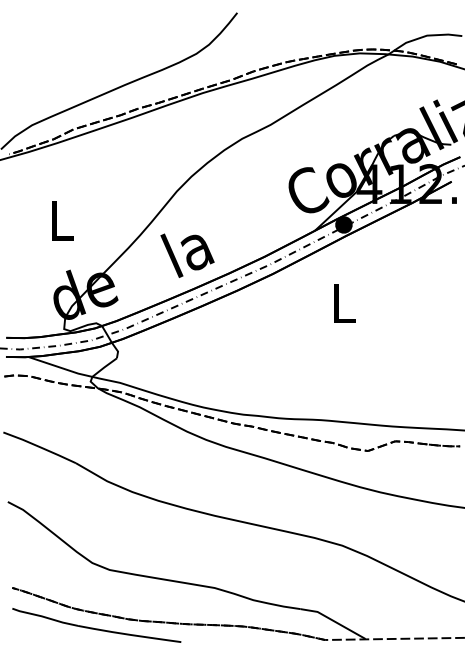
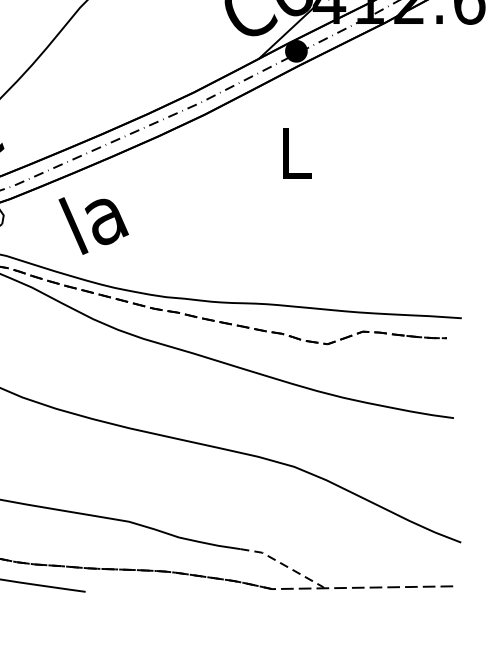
text: (187, 255) -> (93, 225), moved
line: (333, 621) -> (282, 565), solid -> dashed

